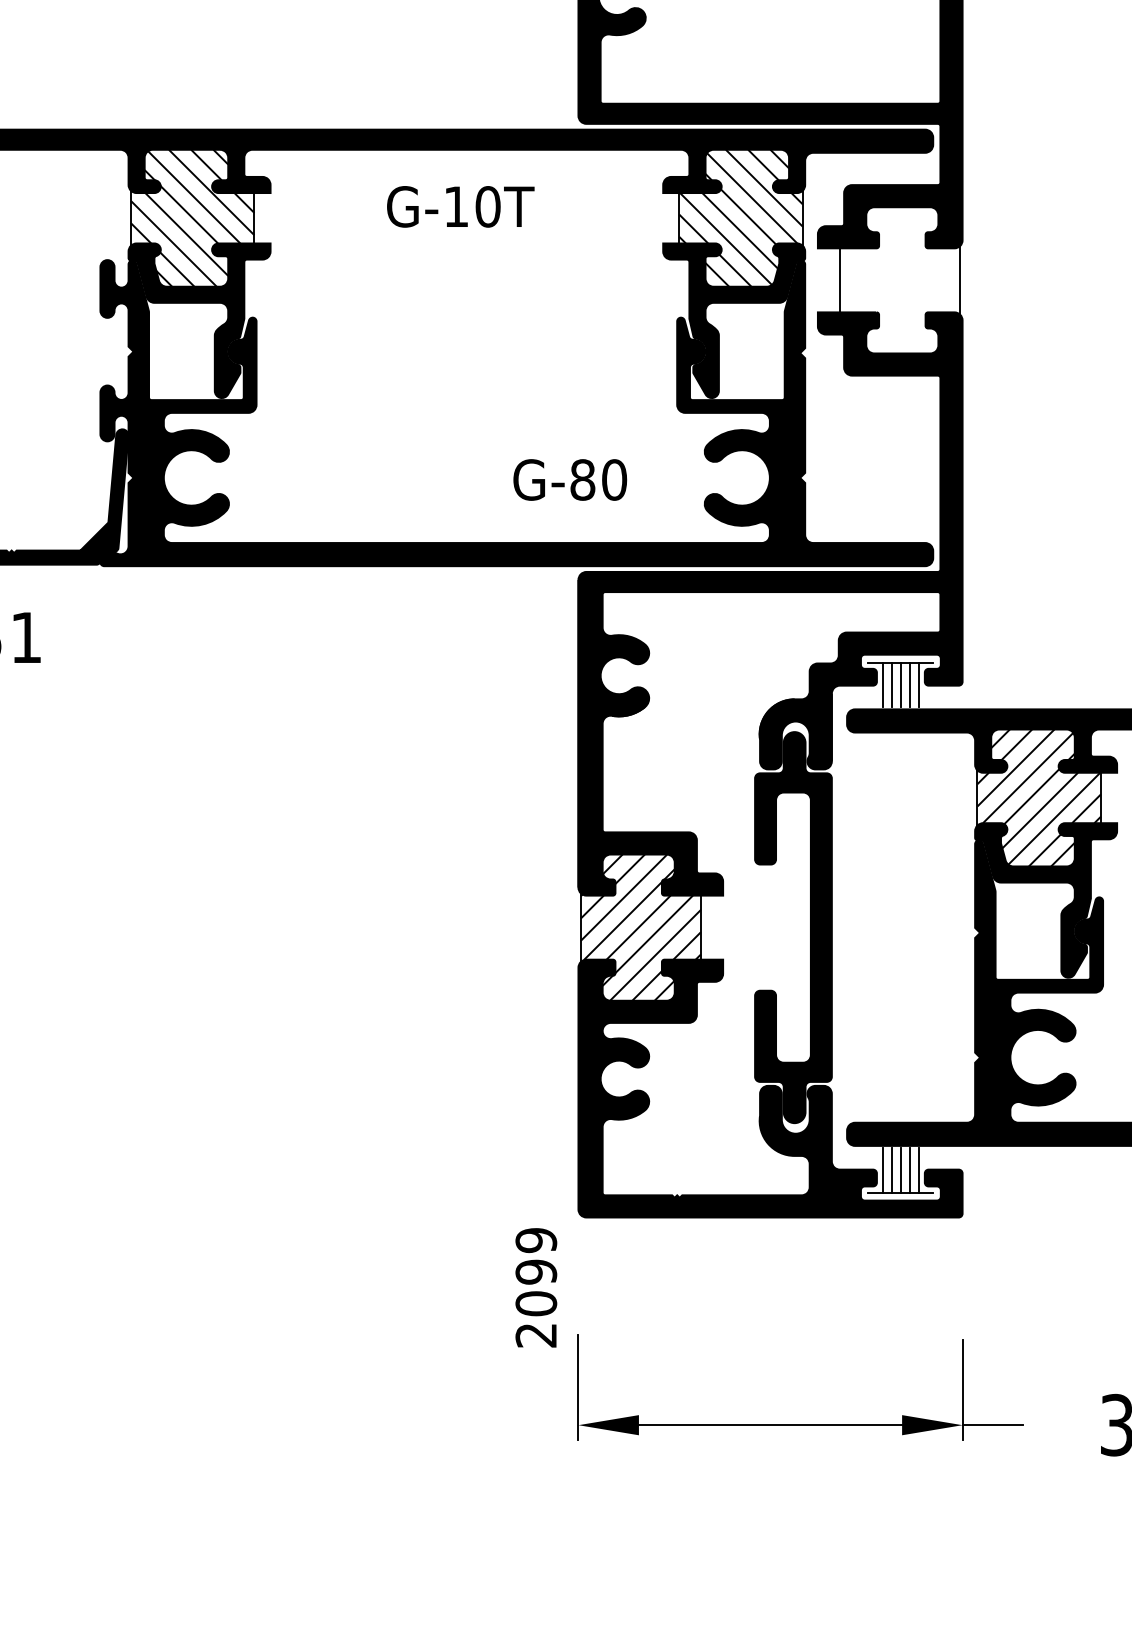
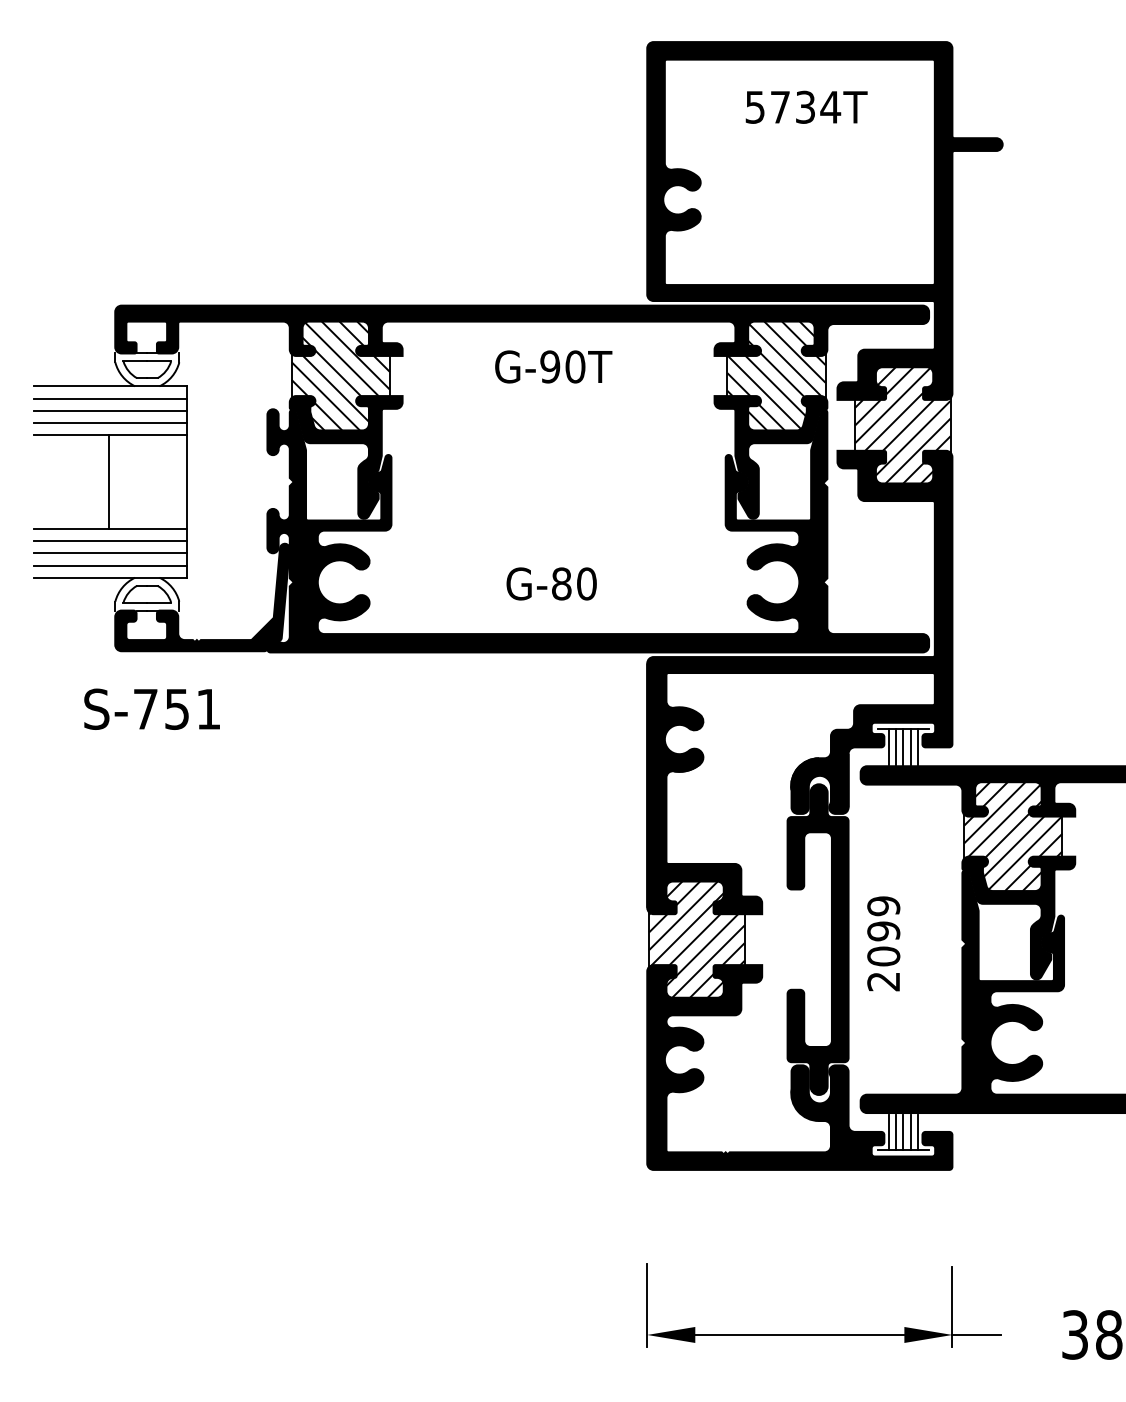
text: (456, 206) -> (550, 366), G-10T -> G-90T
hatch: (899, 280) -> (902, 425), added
text: (569, 479) -> (551, 583), moved
text: (535, 1287) -> (883, 943), moved

